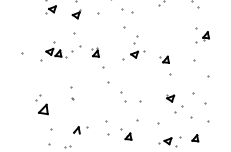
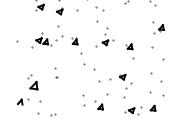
part: (123, 96) -> (96, 75), size x1.6
part: (174, 104) -> (125, 81), moved
part: (81, 129) -> (23, 101), moved

